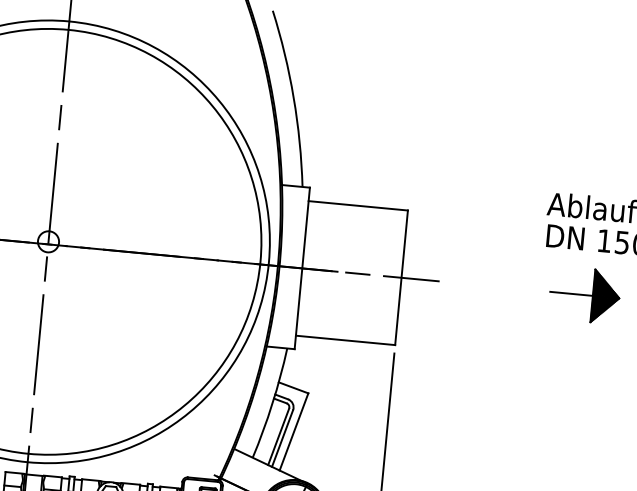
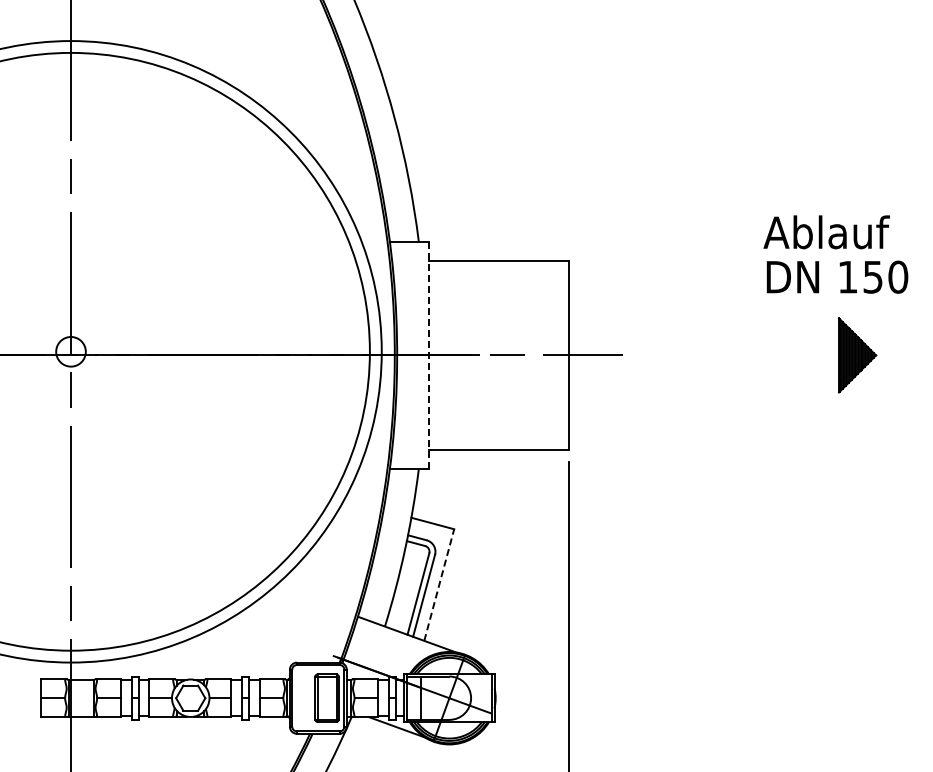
line: (302, 268) -> (429, 355), solid -> dashed
line: (571, 293) -> (808, 355), removed
line: (294, 432) -> (439, 585), solid -> dashed

